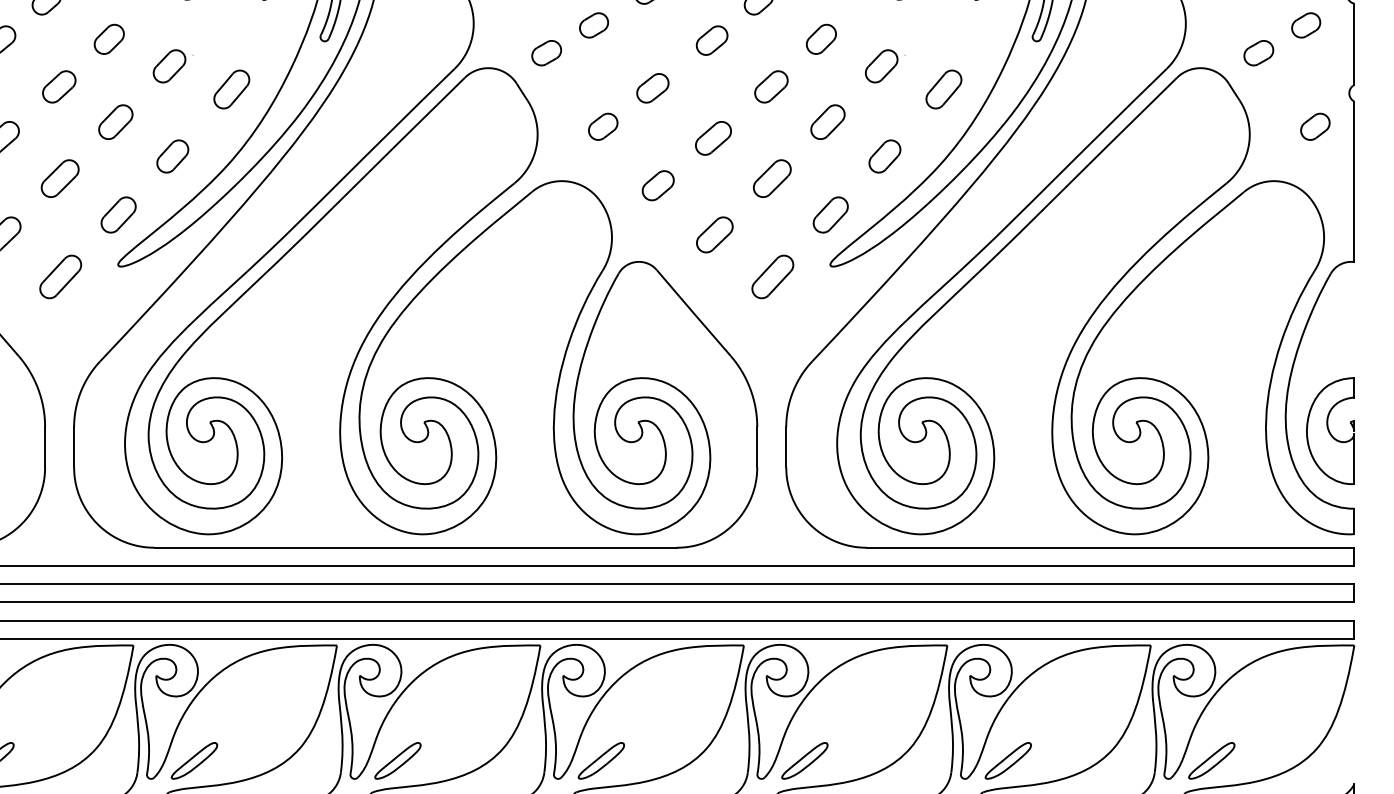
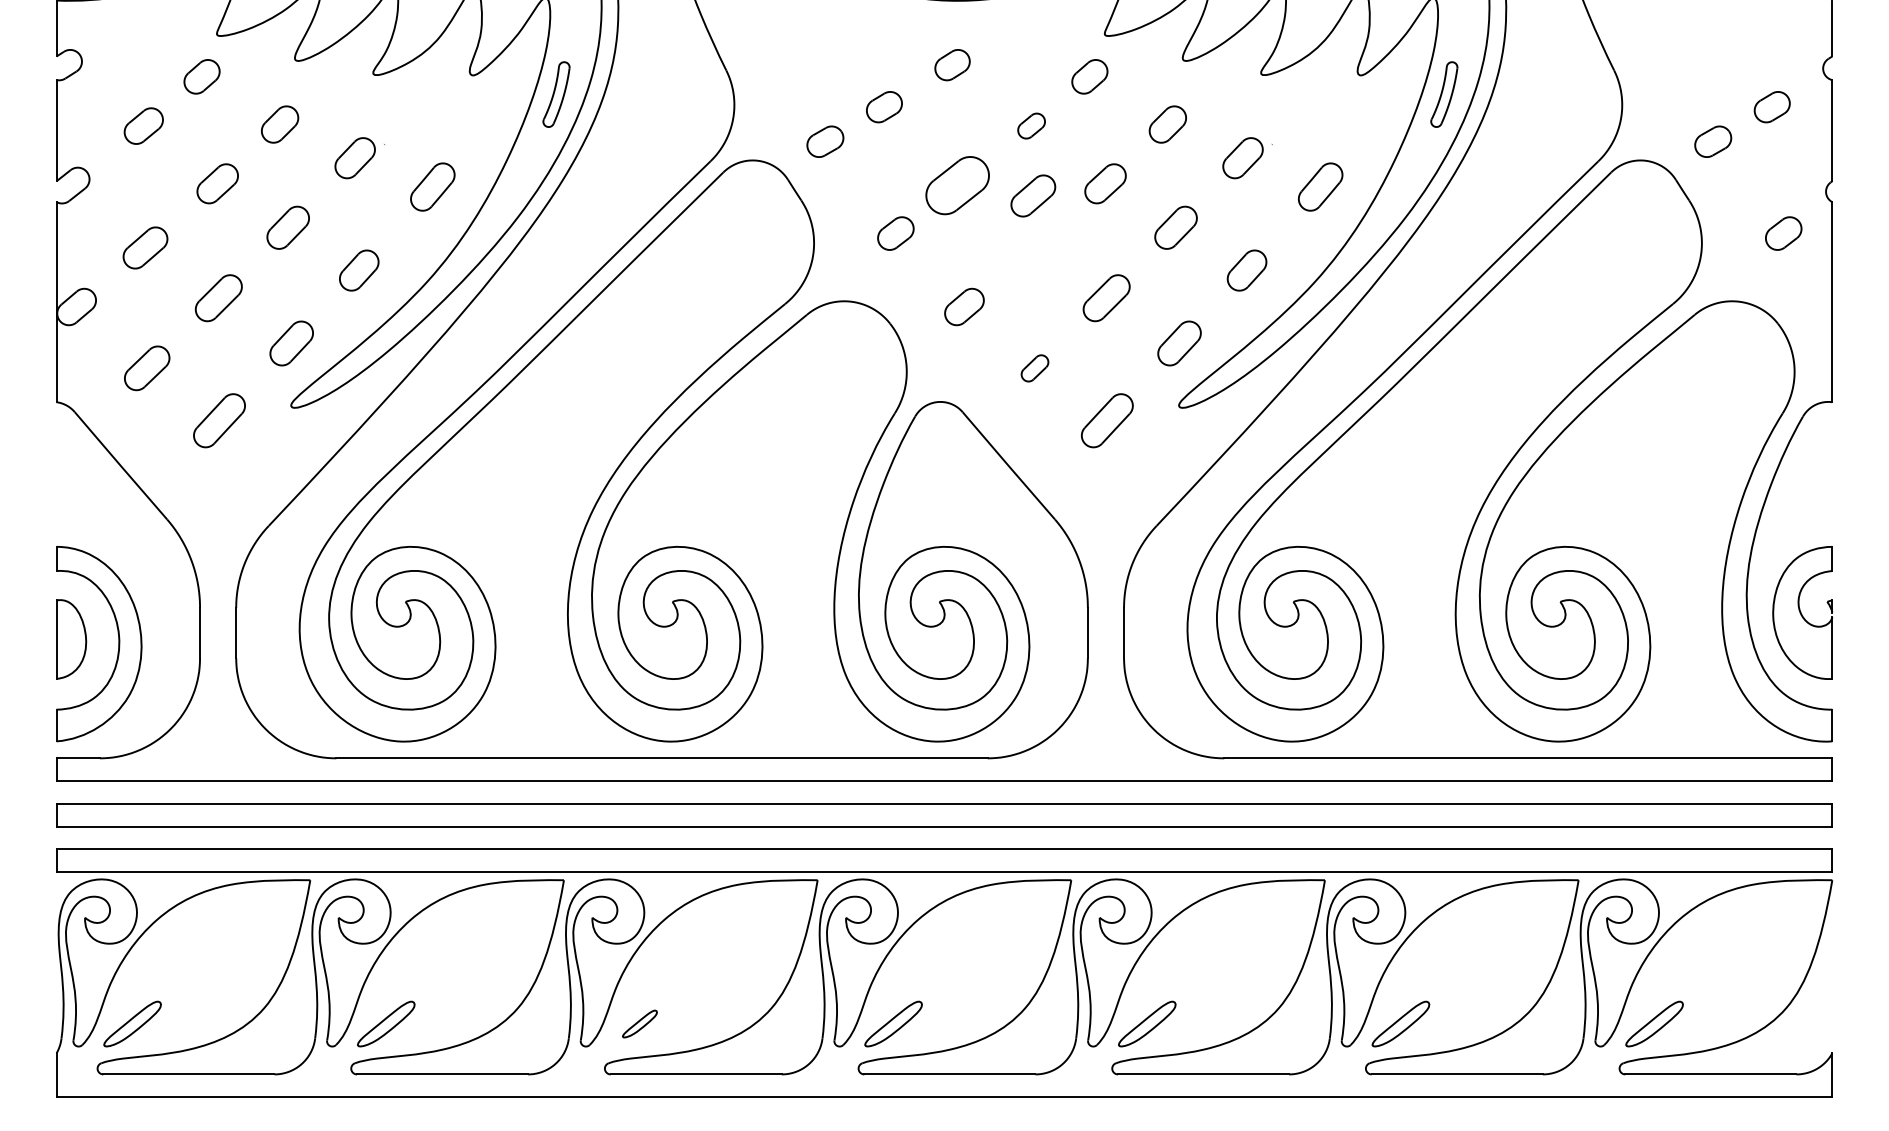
part: (712, 40) -> (1031, 125), size x0.7
part: (652, 88) -> (957, 185), size x1.6
part: (713, 137) -> (1033, 195), moved
part: (714, 235) -> (1034, 368), size x0.6
part: (397, 760) -> (639, 1023), size x0.6

